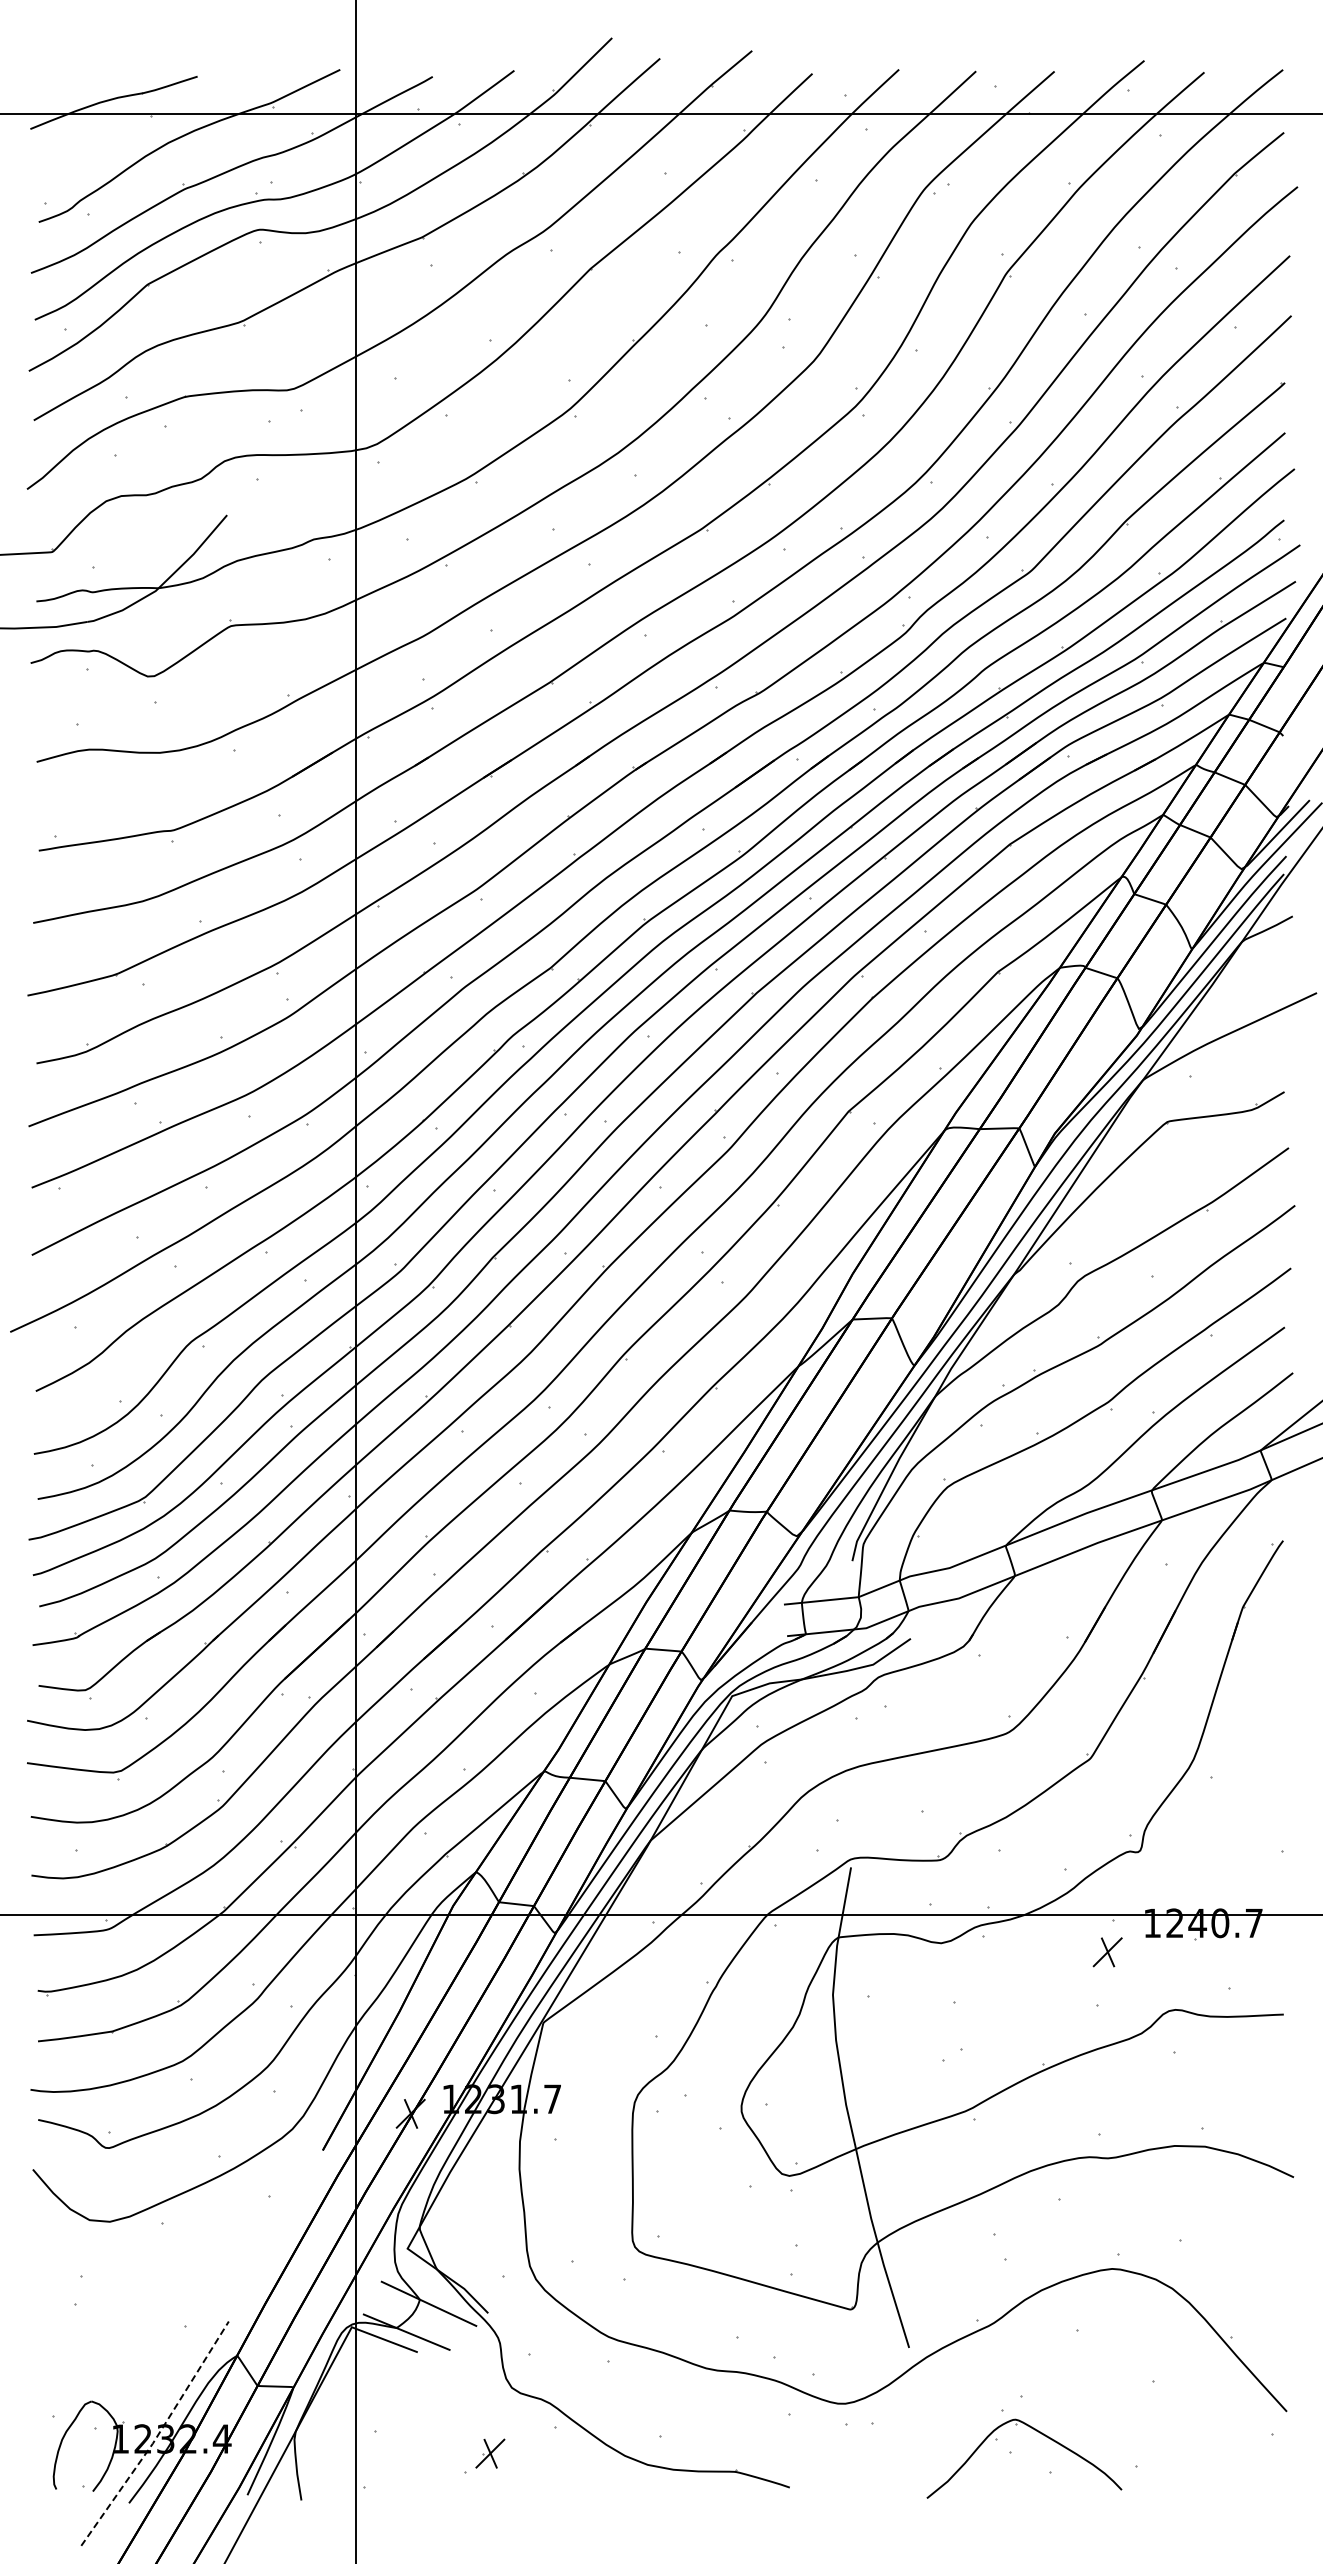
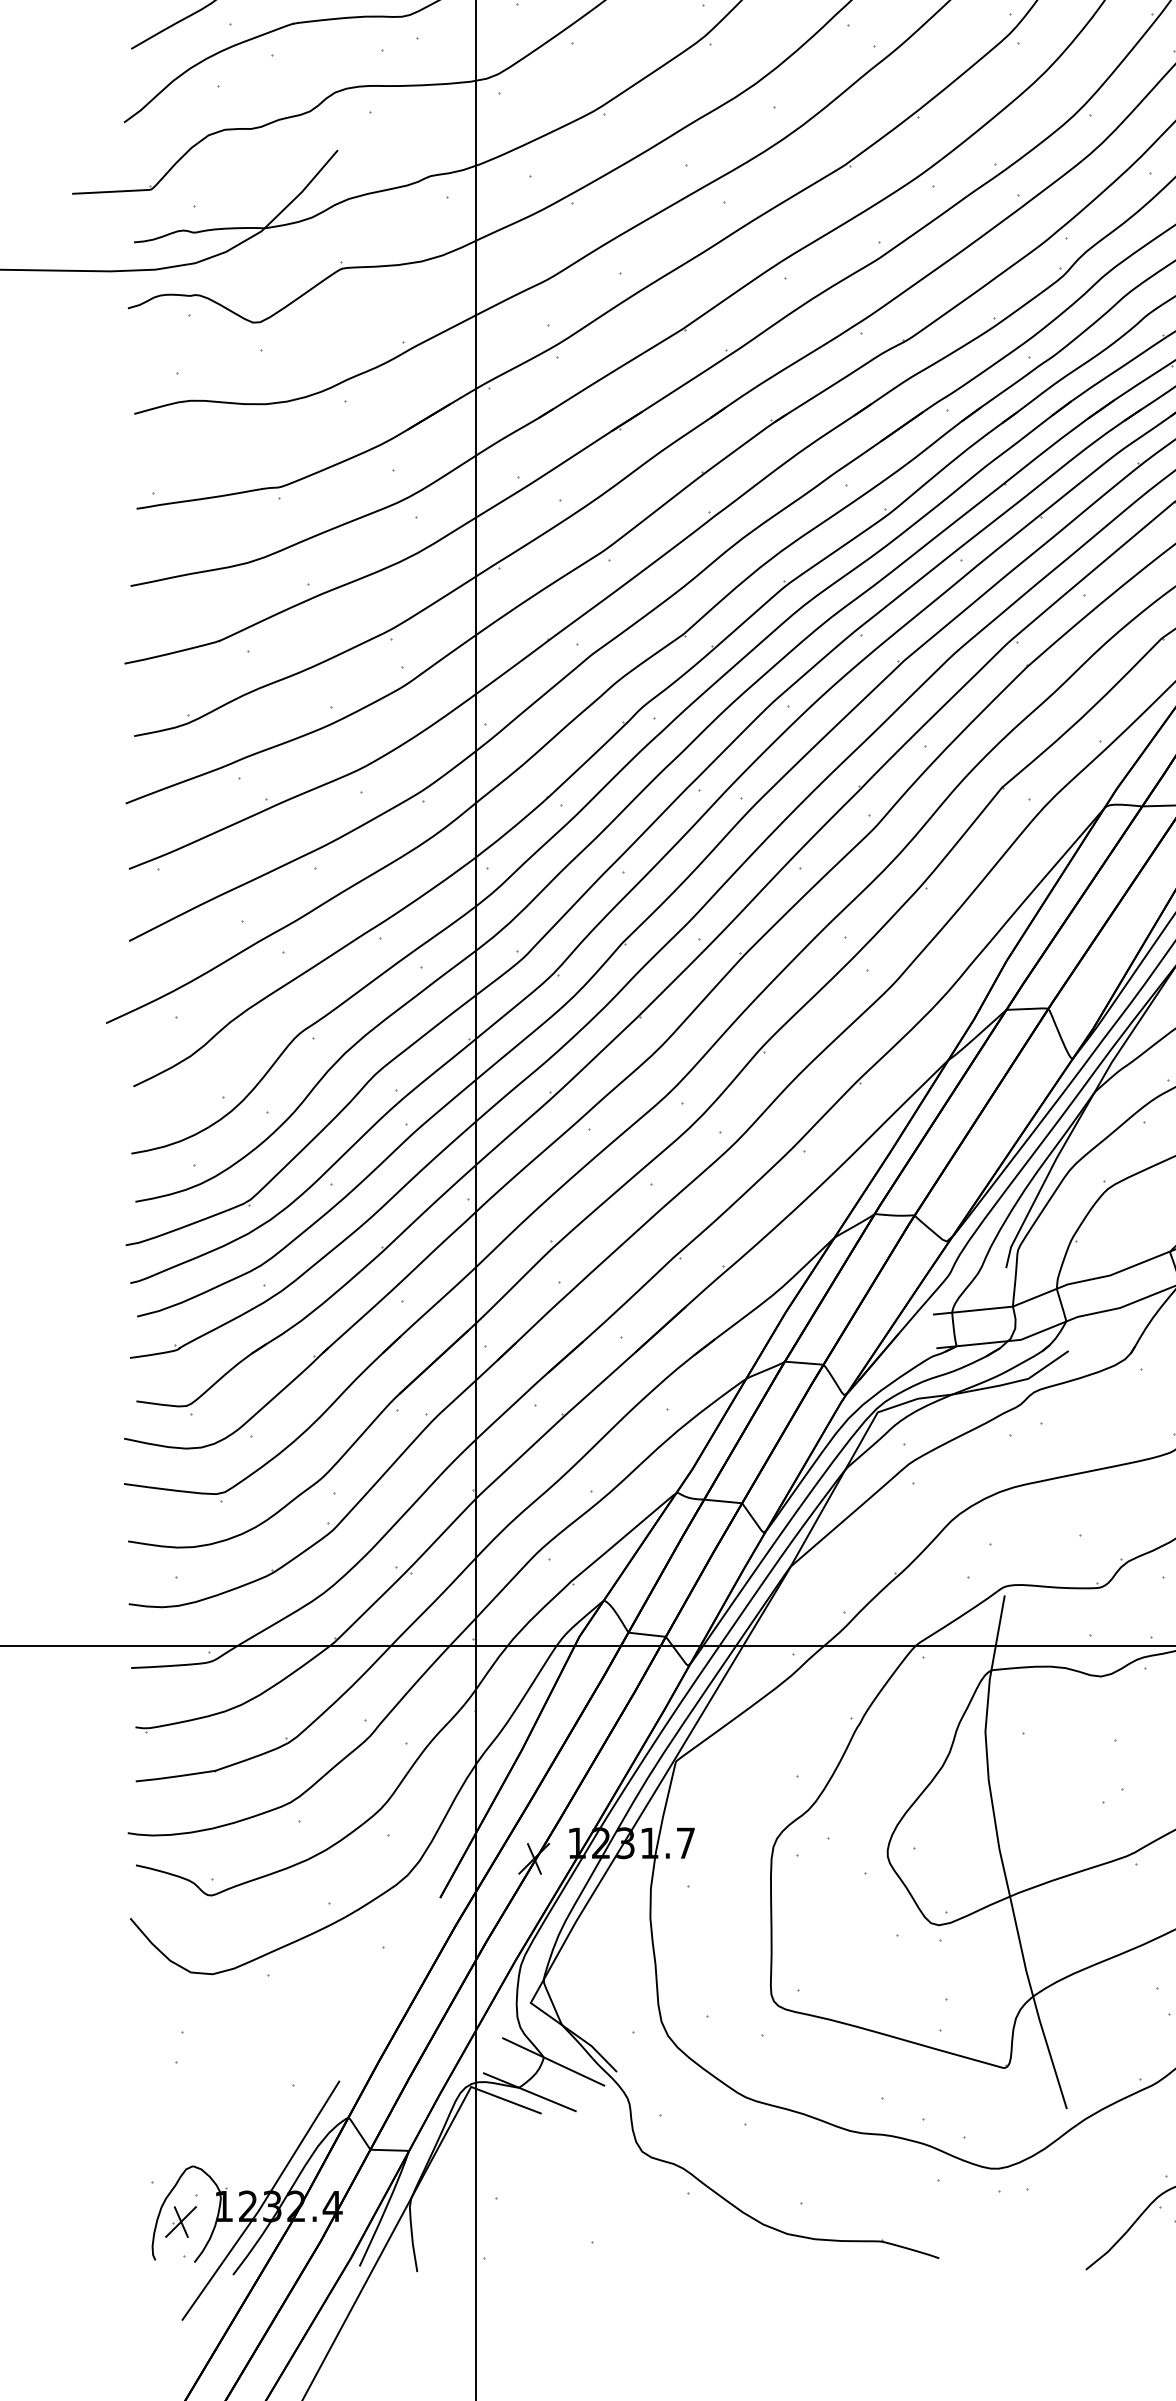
line: (157, 2436) -> (263, 2203), dashed -> solid
part: (490, 2453) -> (181, 2221), moved

